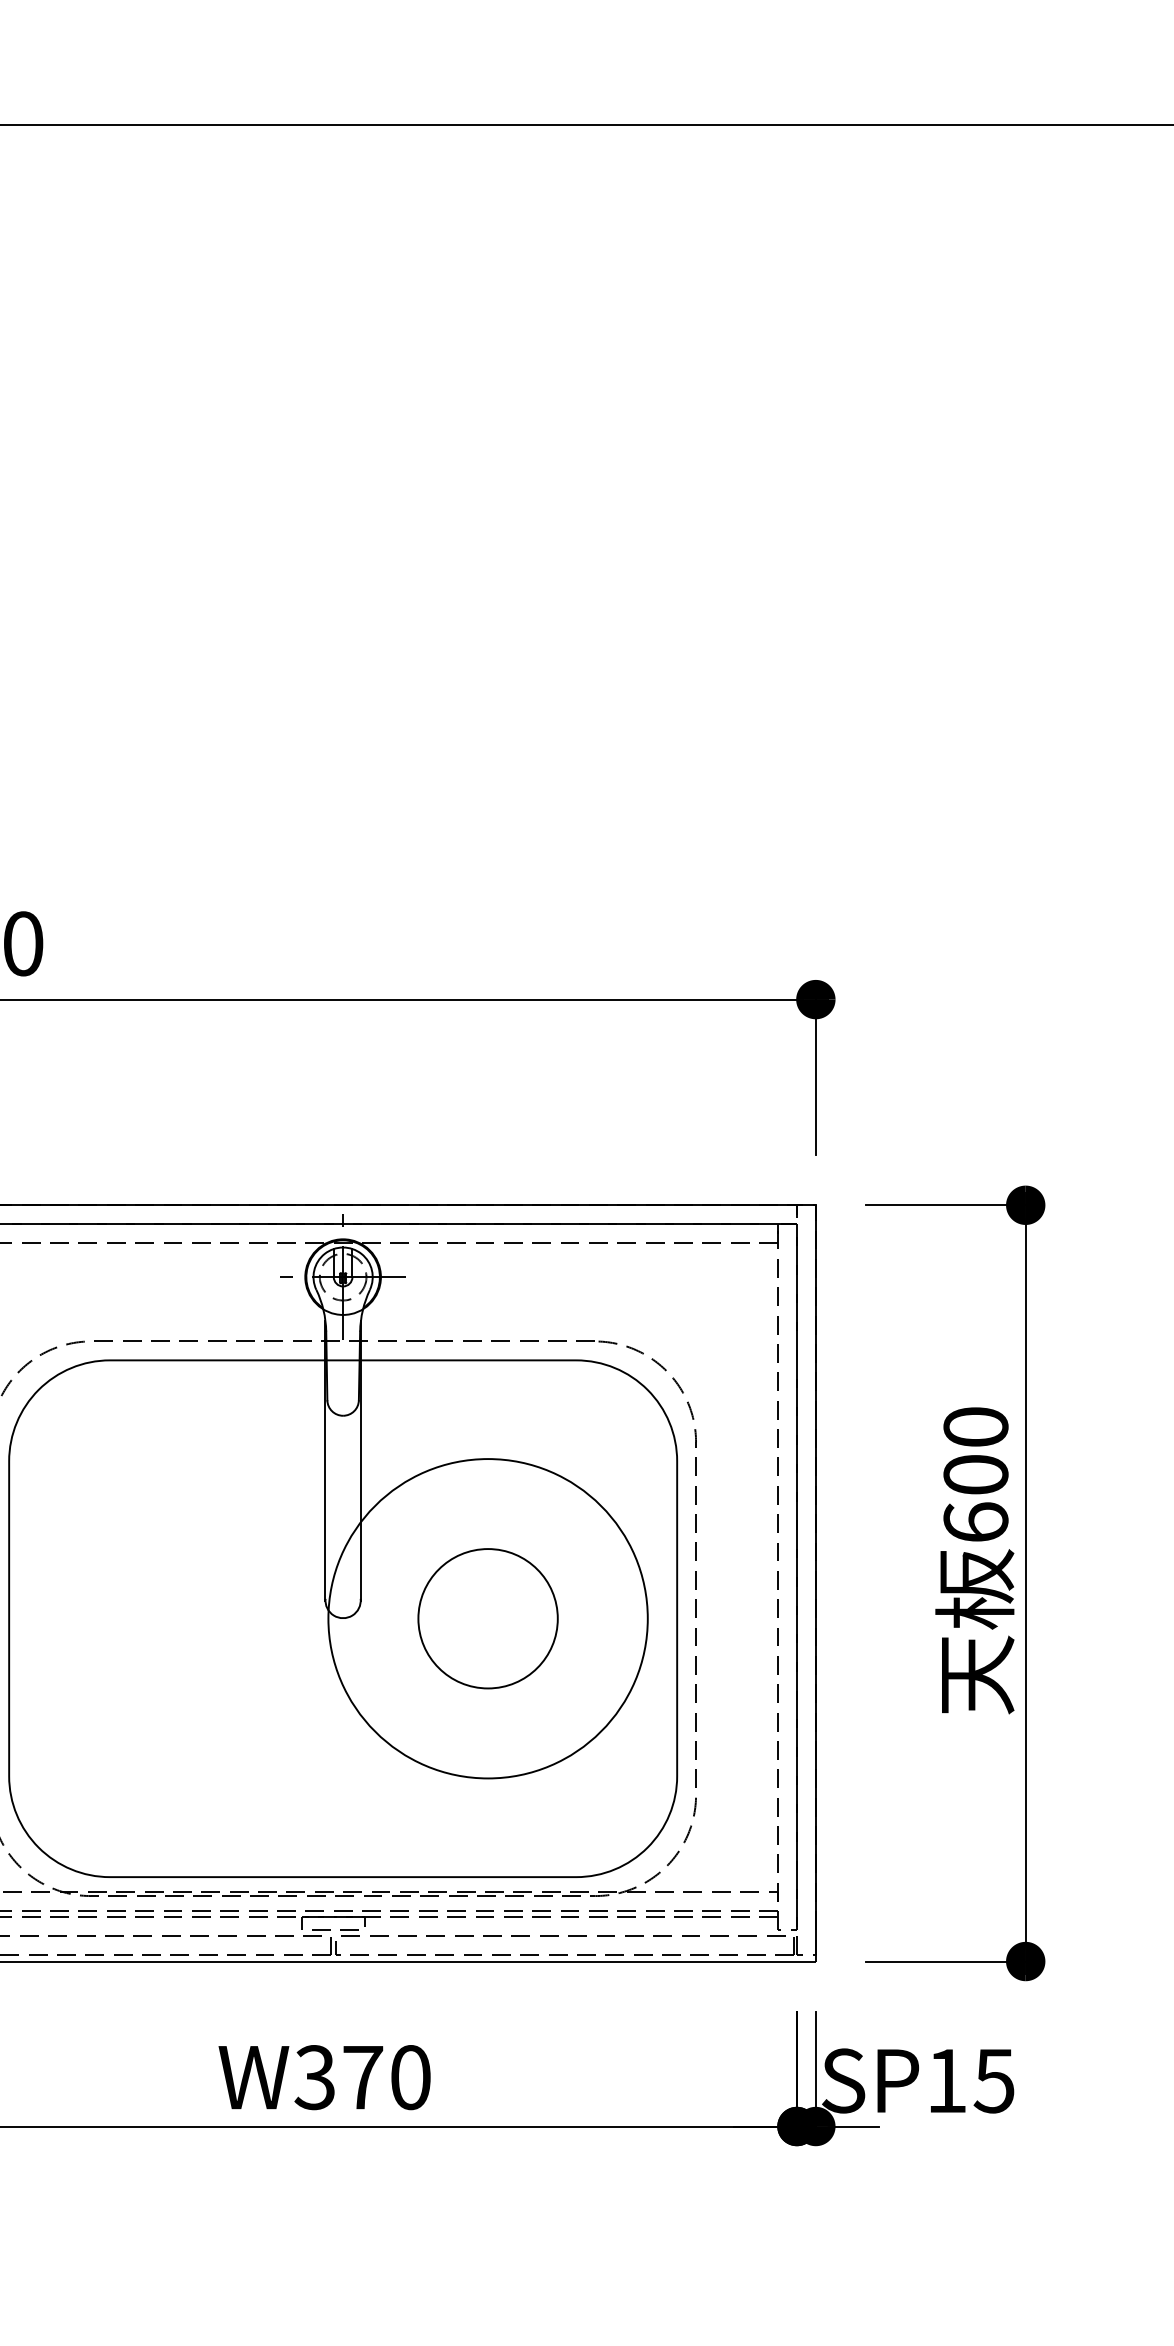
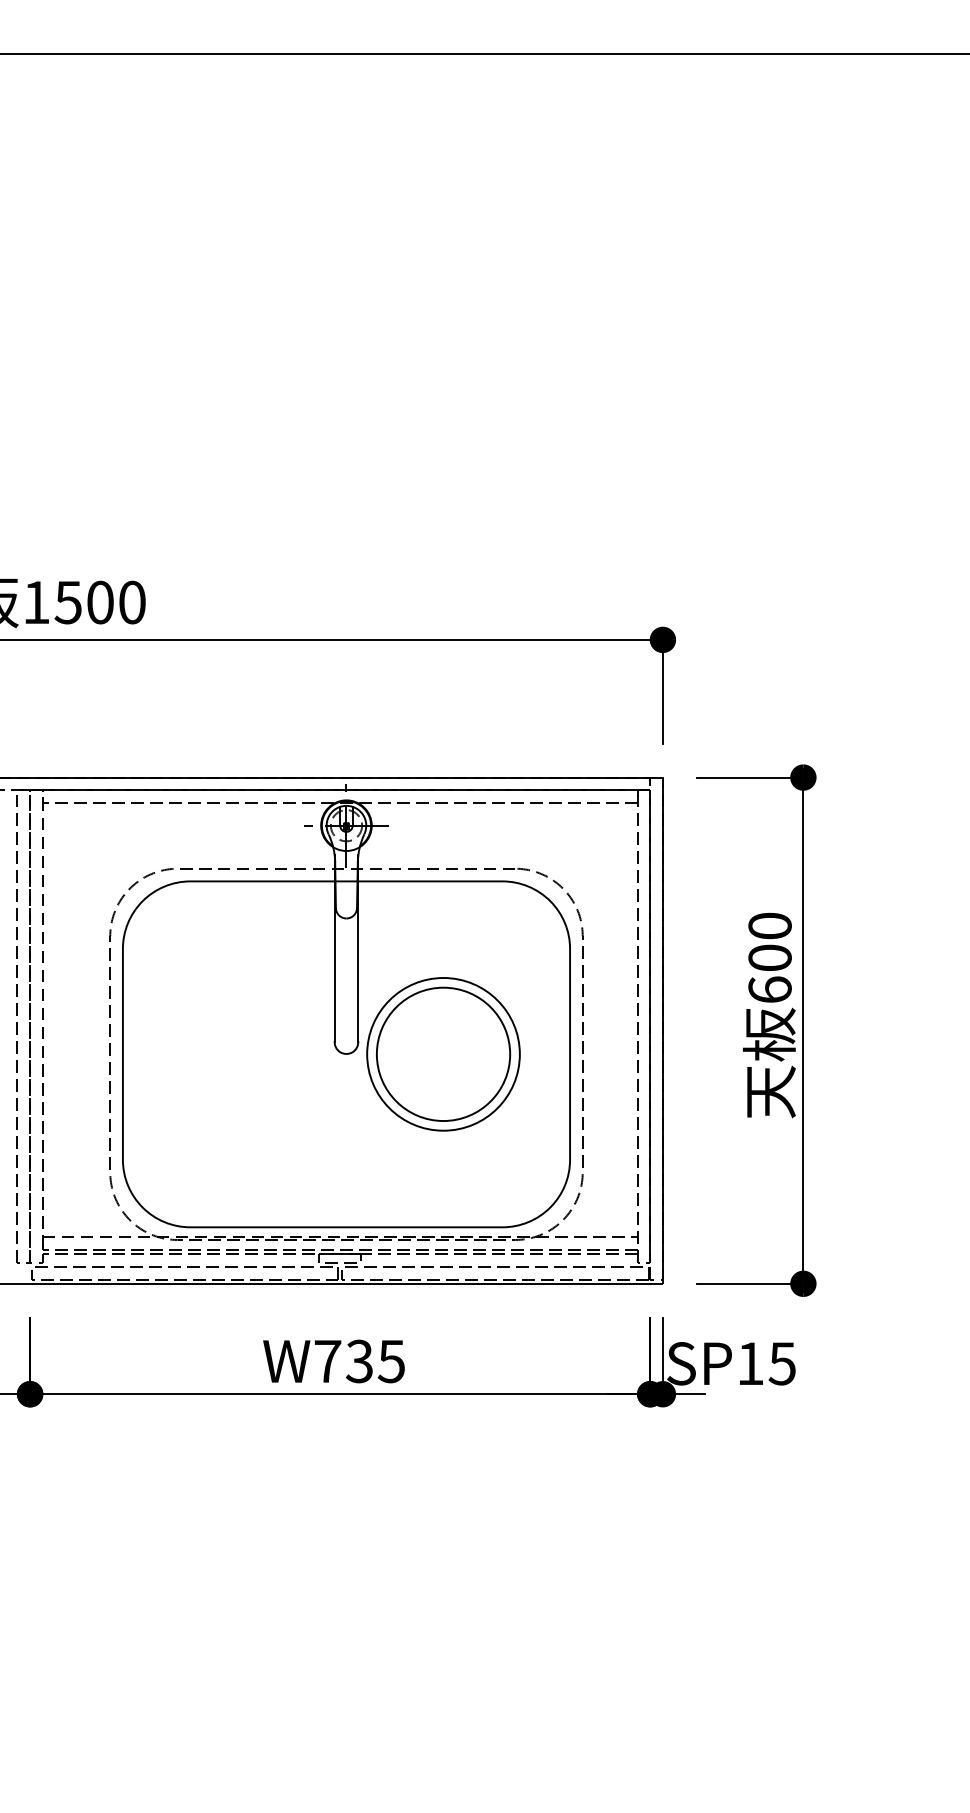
circle: (488, 1618) -> (443, 1054), size x0.71
circle: (488, 1618) -> (443, 1054), size x1.43
text: (362, 2077) -> (359, 1361), W370 -> W735

